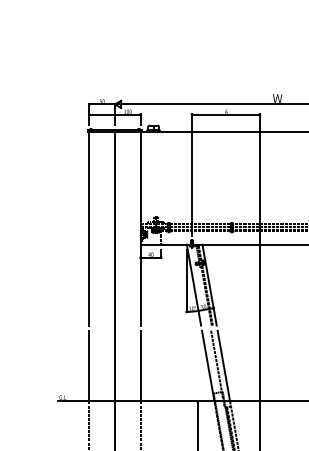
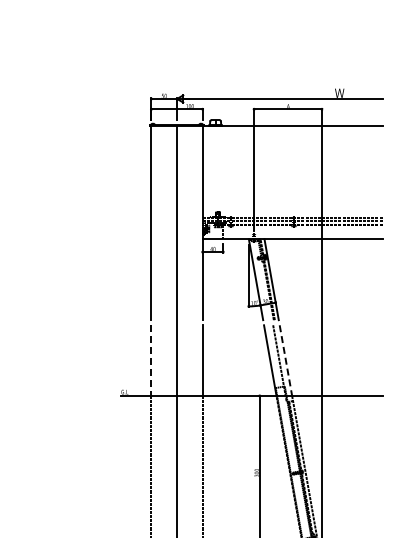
line: (223, 365) -> (285, 360), solid -> dashed
line: (89, 366) -> (151, 361), solid -> dashed

